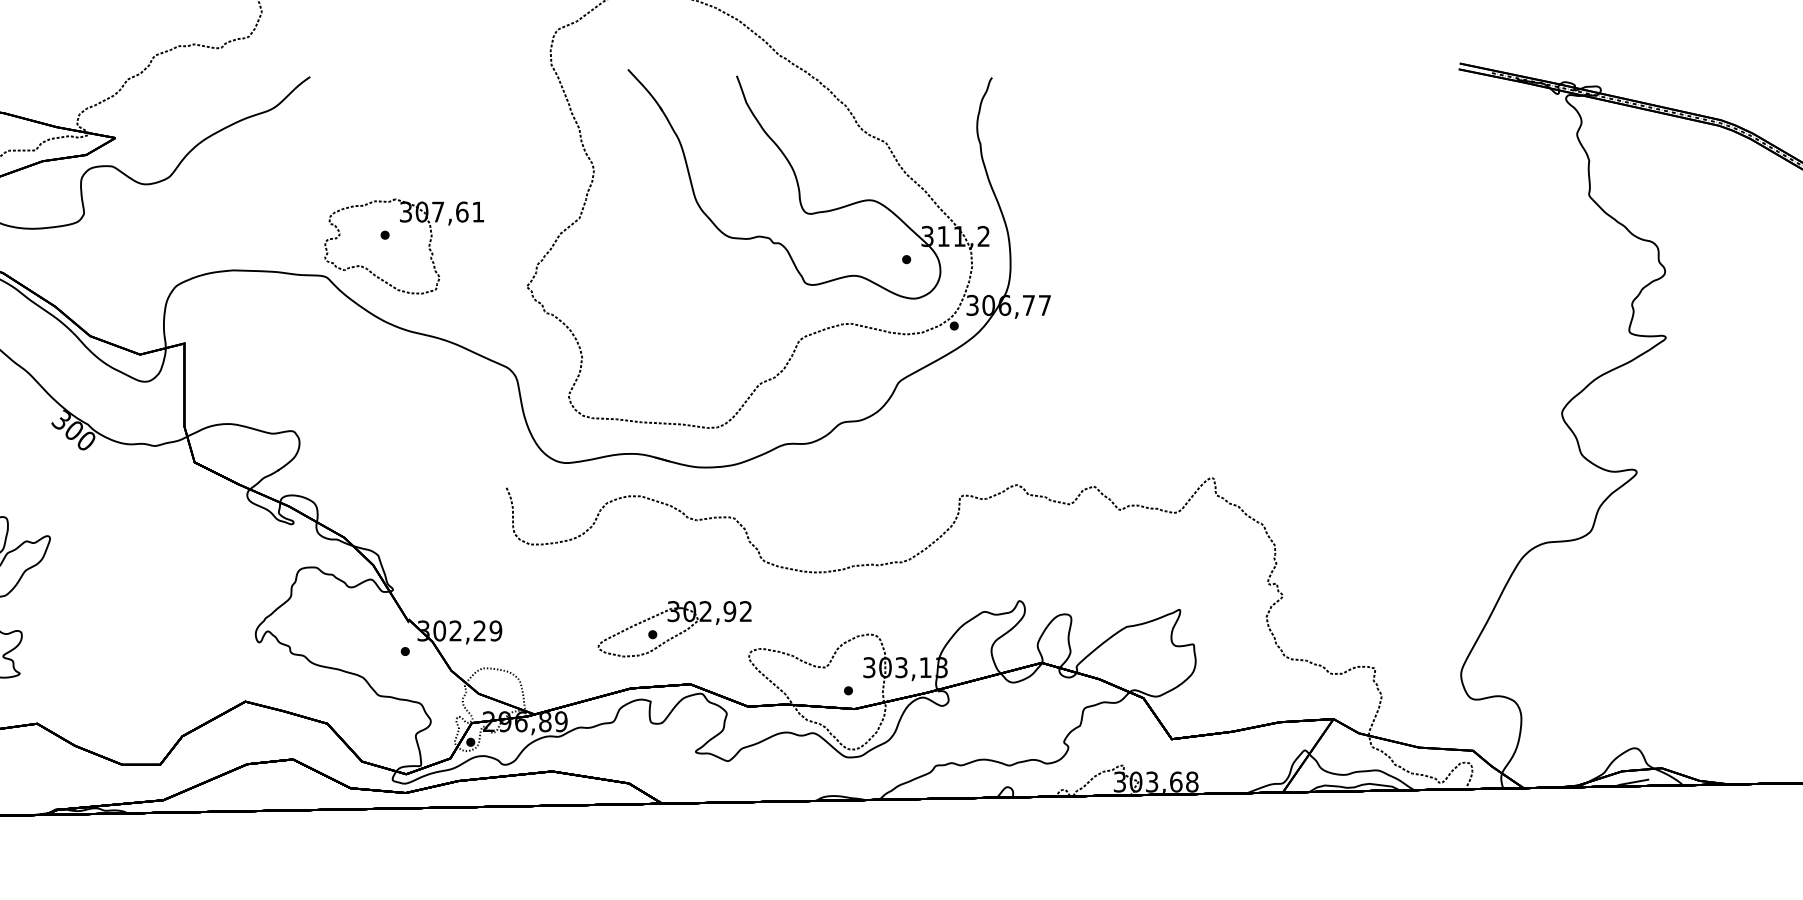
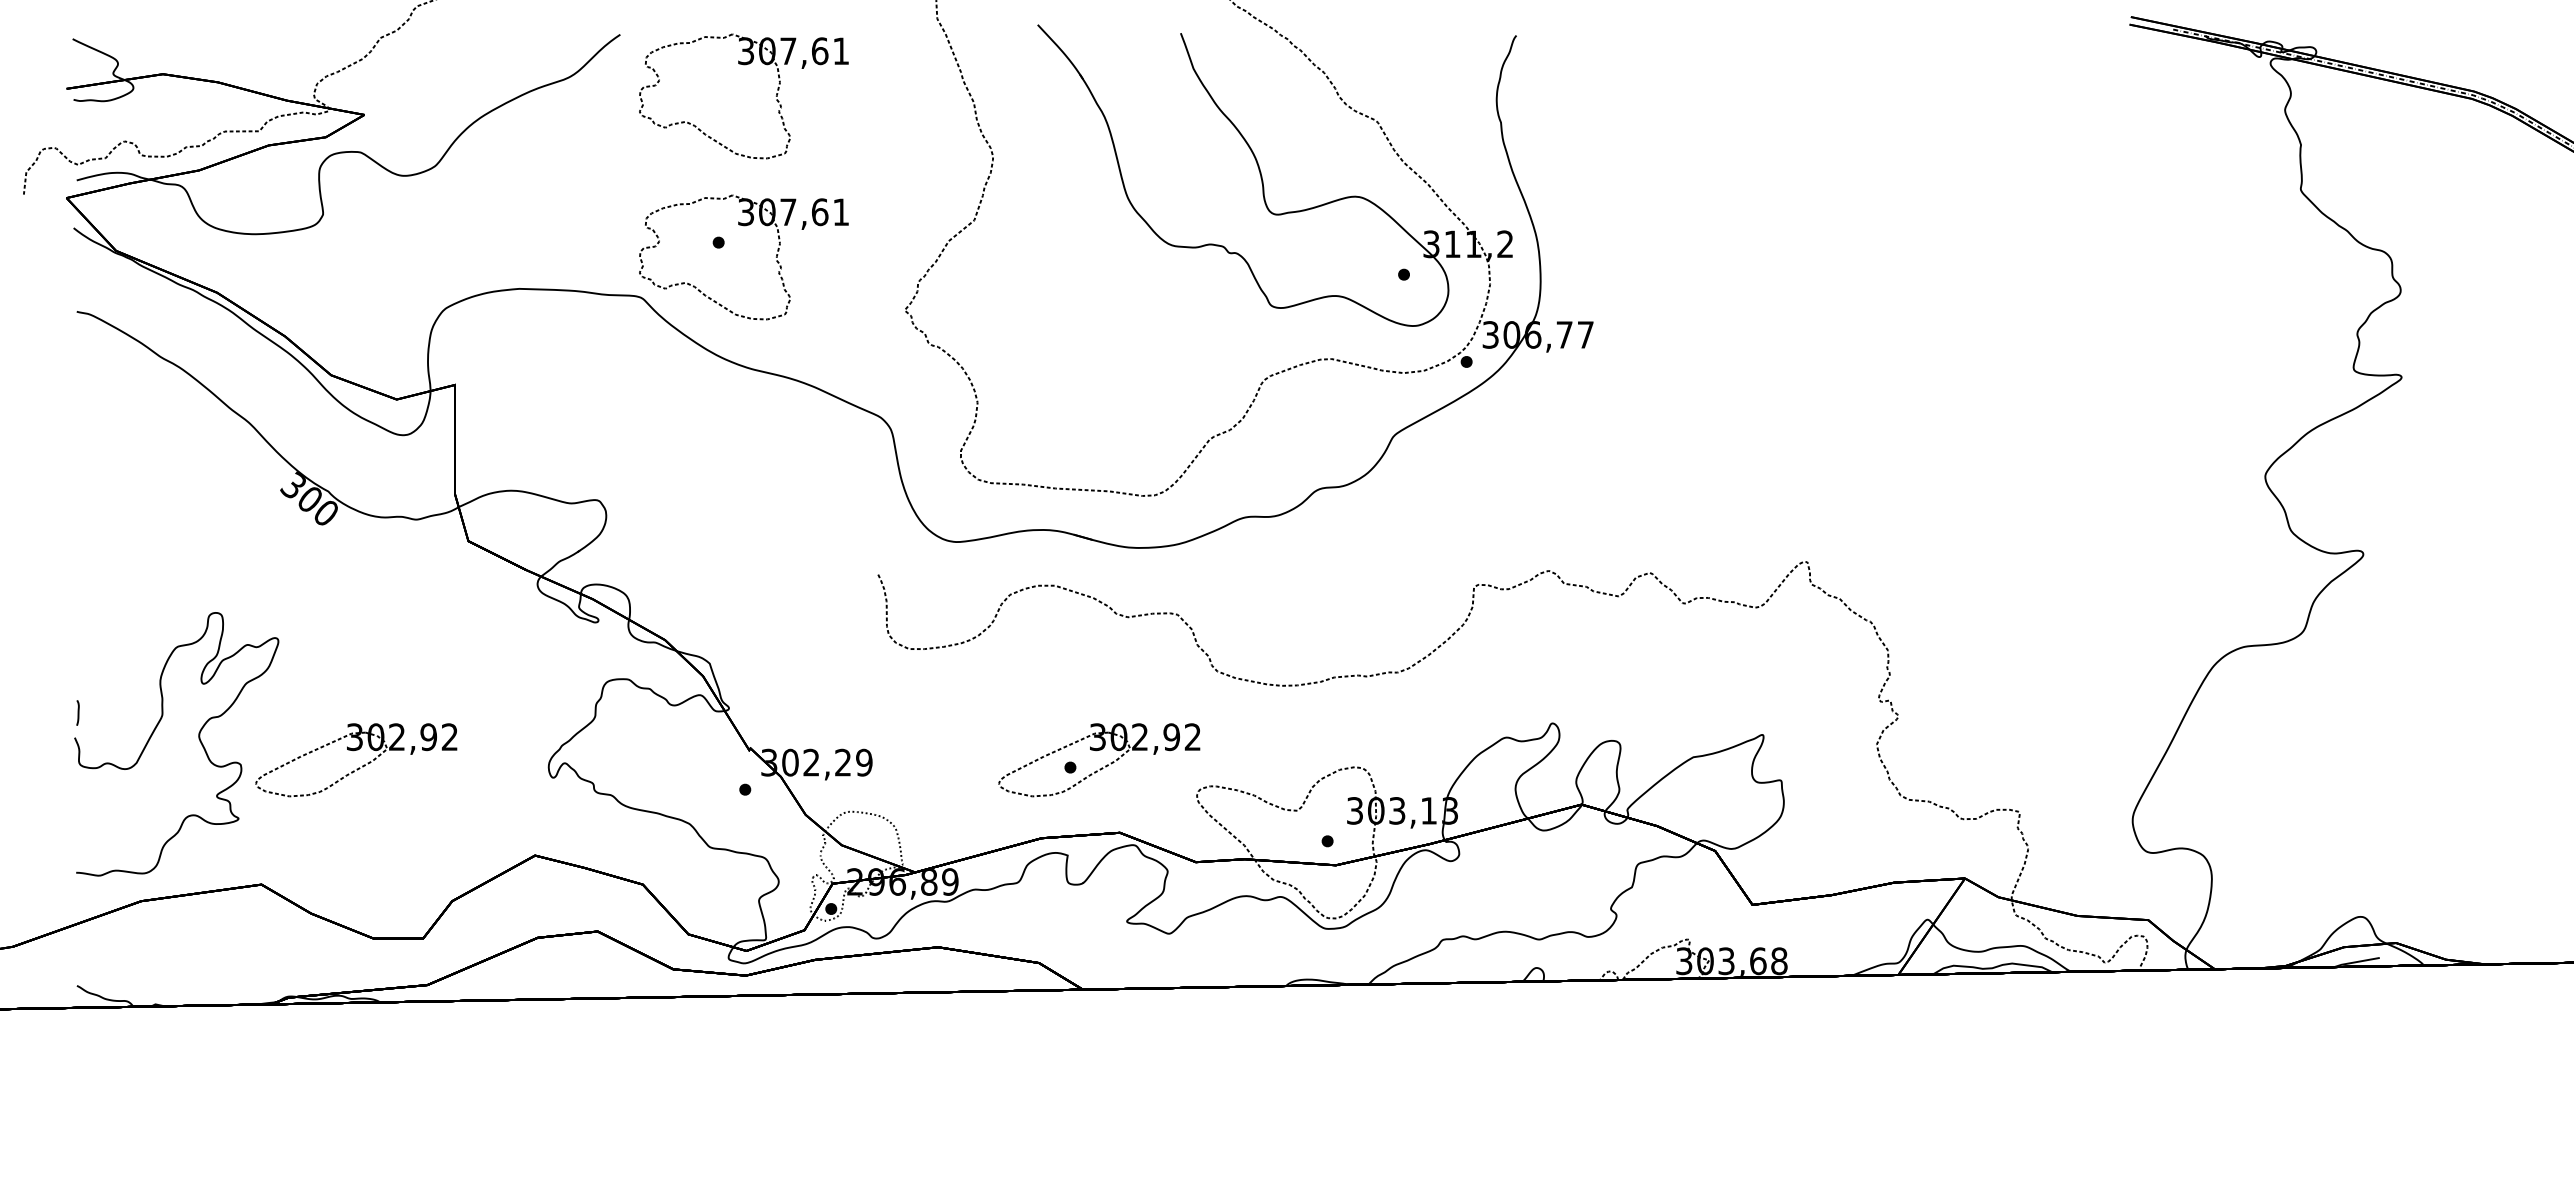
part: (403, 100) -> (743, 65), added
part: (111, 634) -> (358, 767), added

